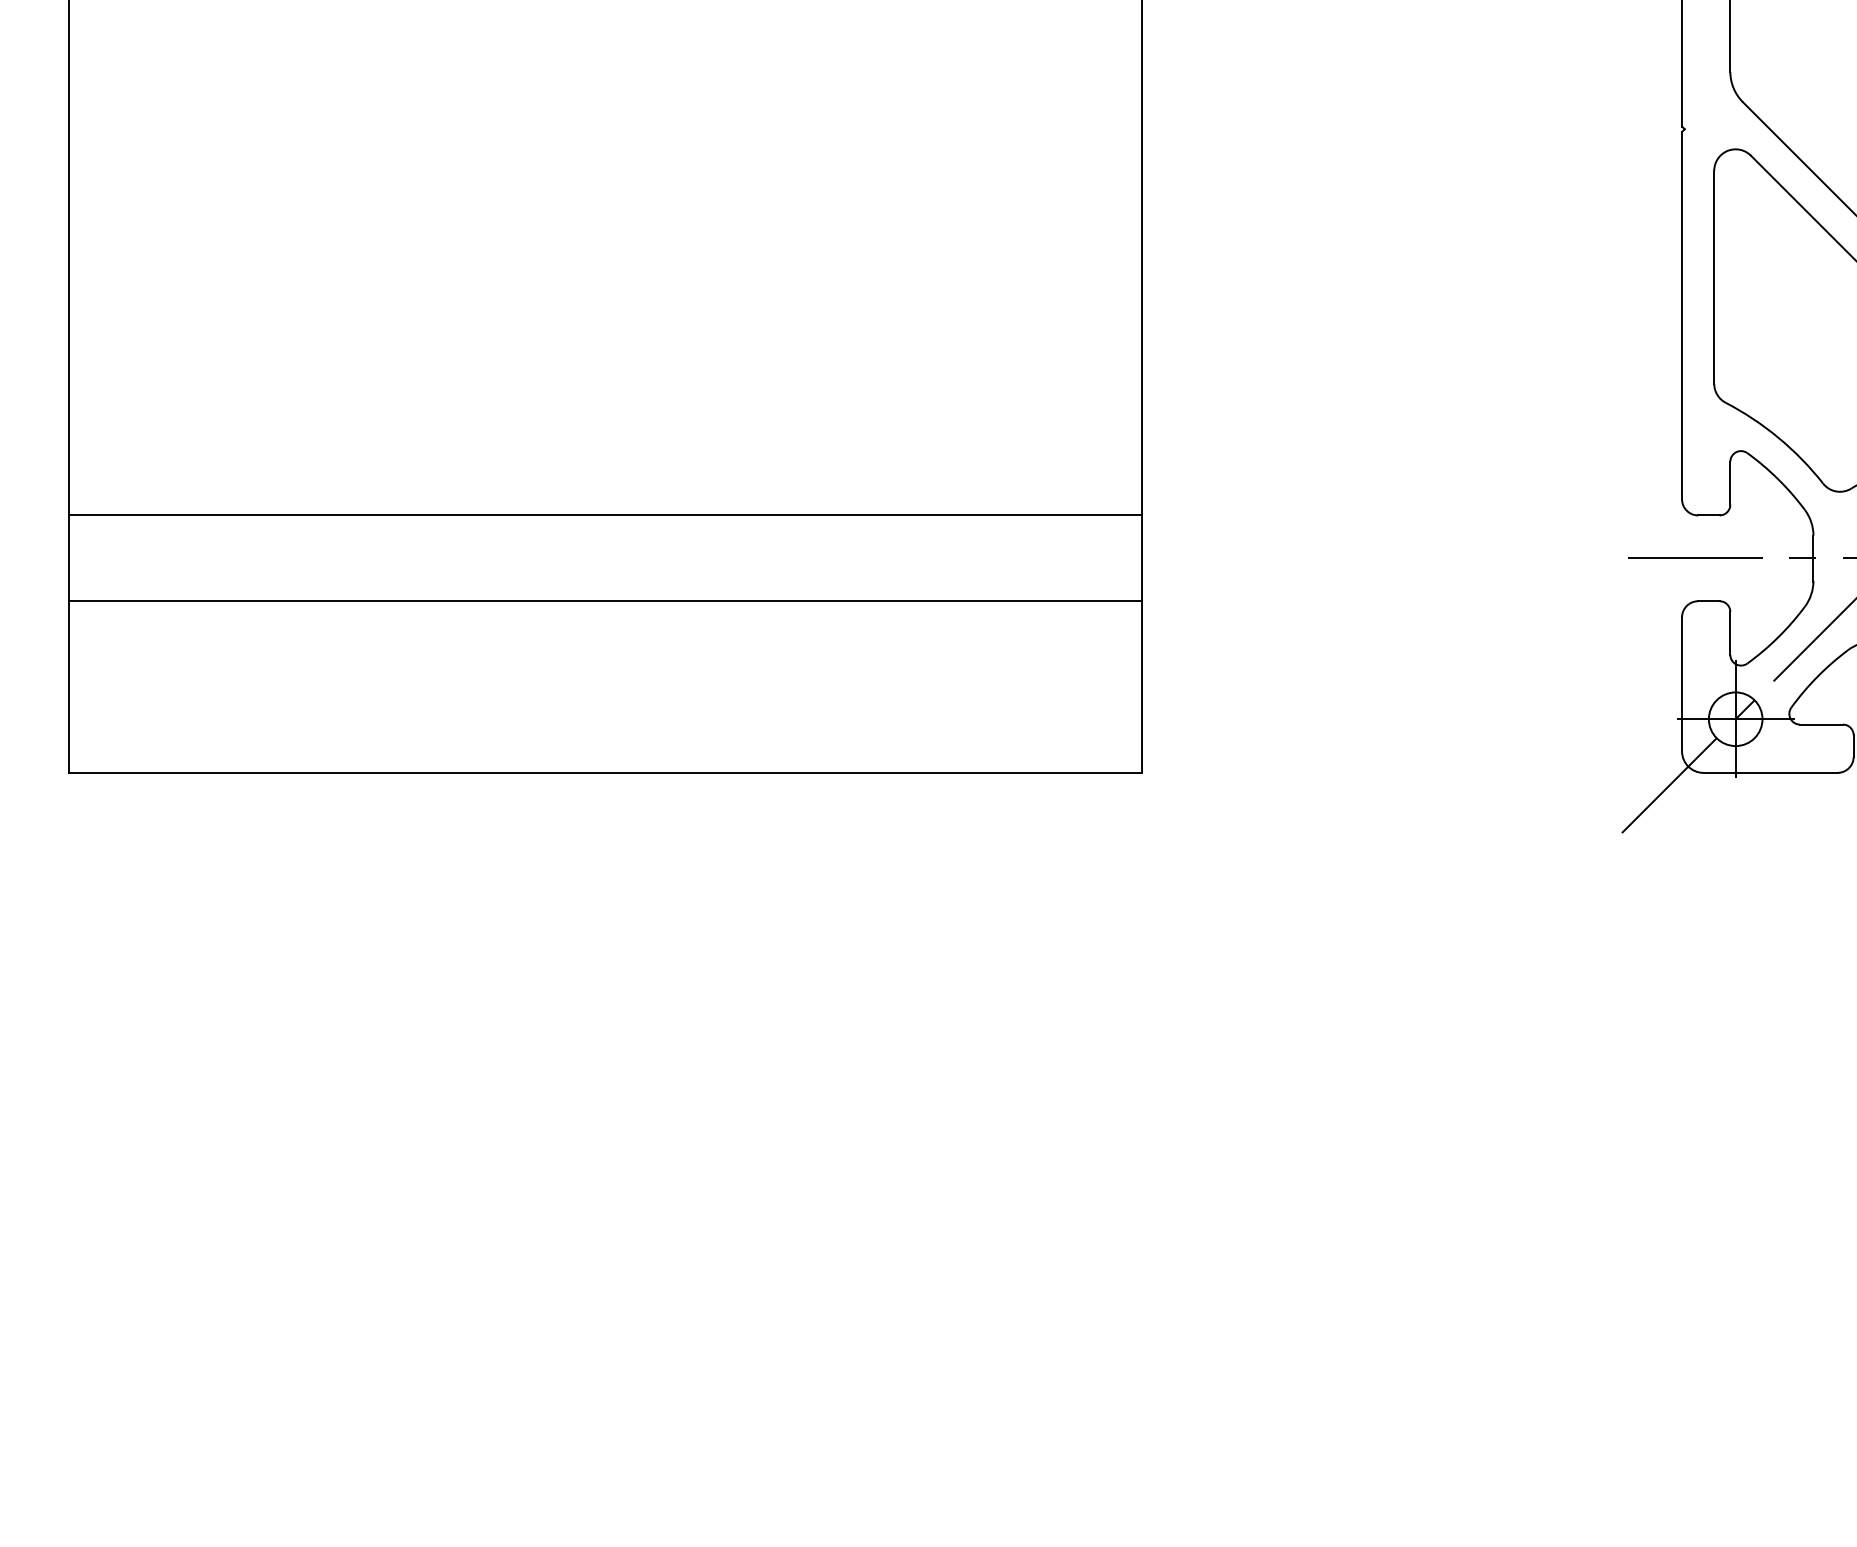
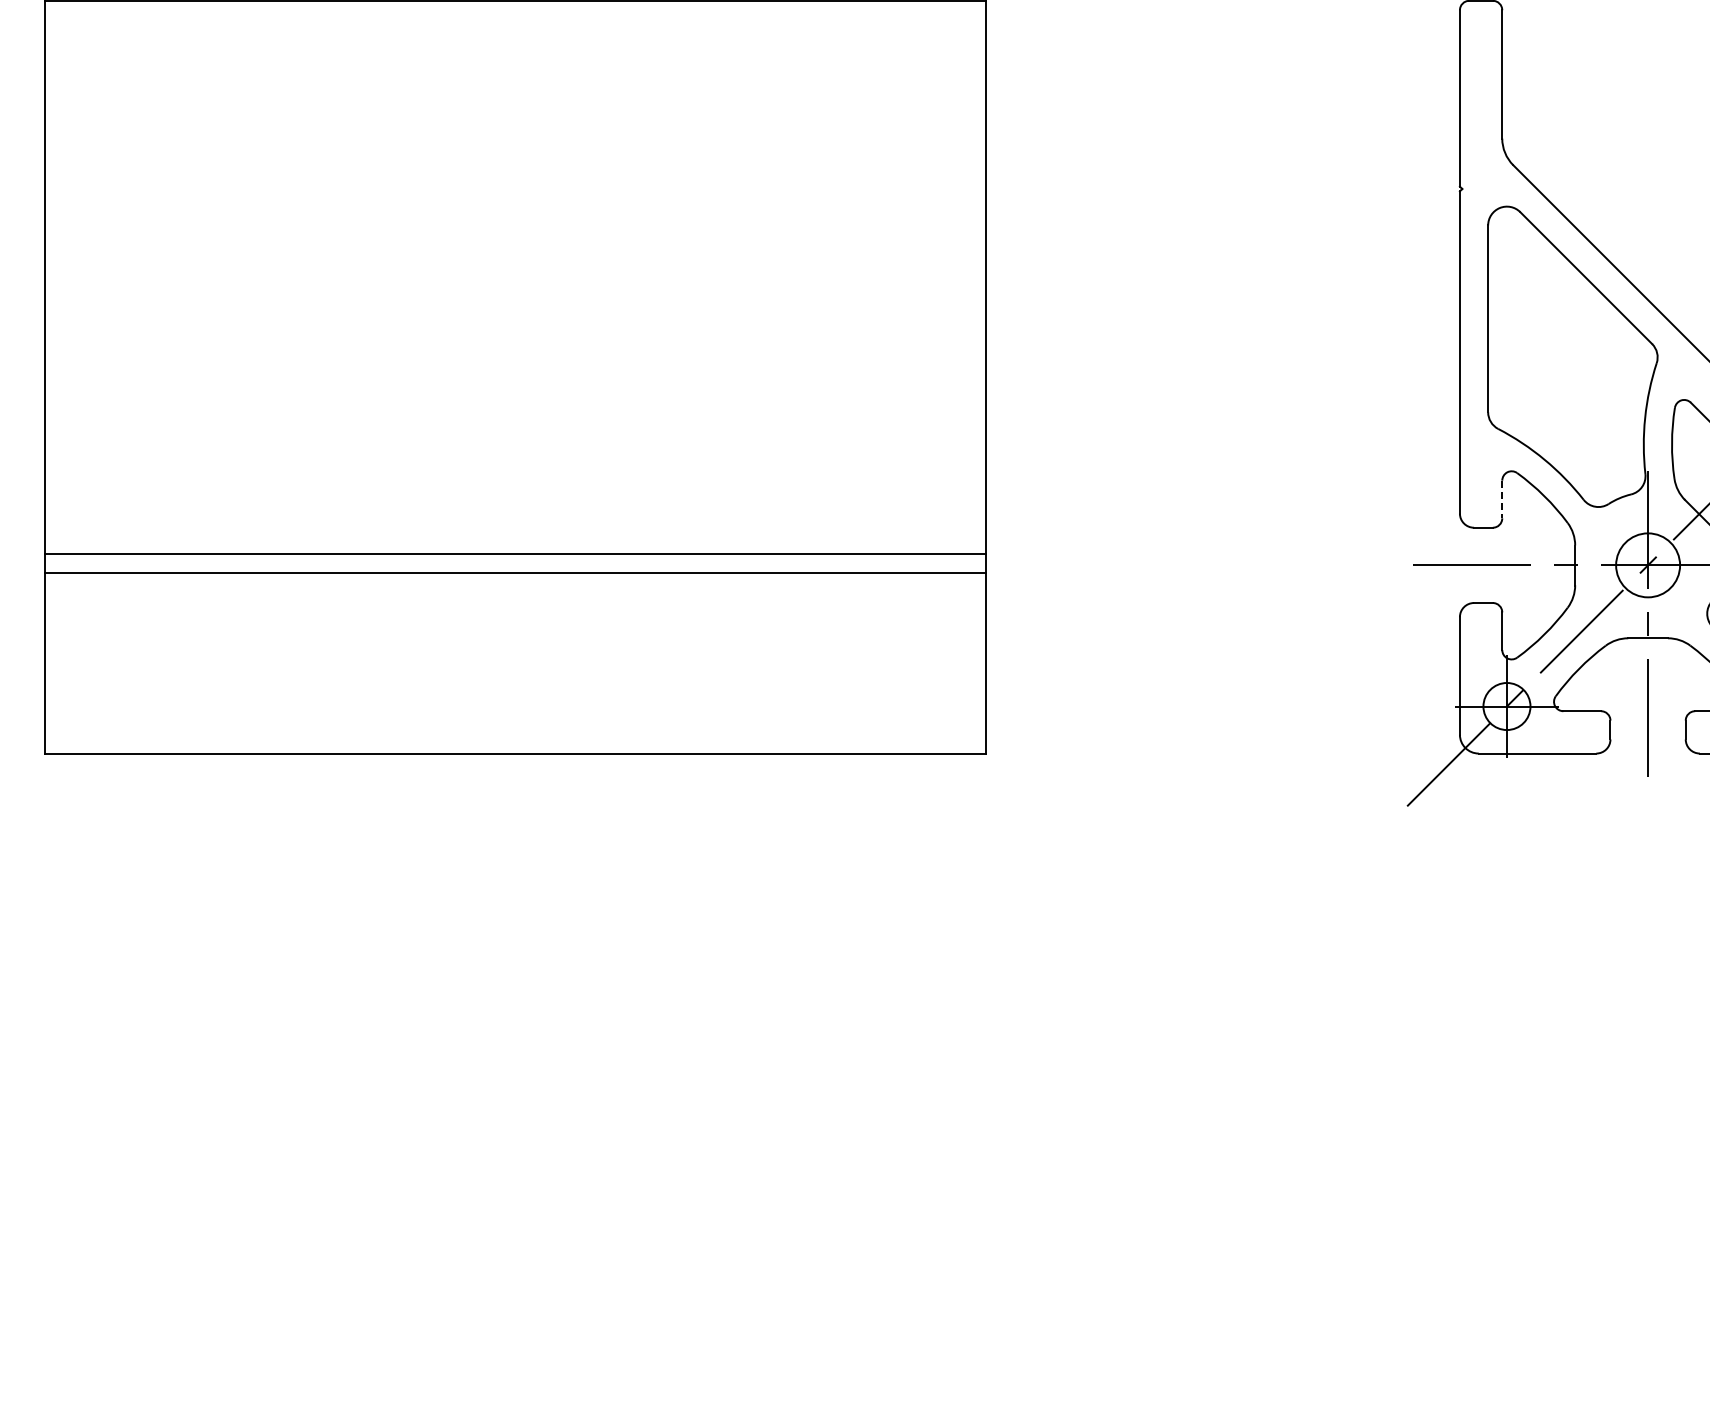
line: (1730, 483) -> (1502, 499), solid -> dashed
line: (605, 515) -> (515, 572), moved
line: (605, 601) -> (515, 554), moved

